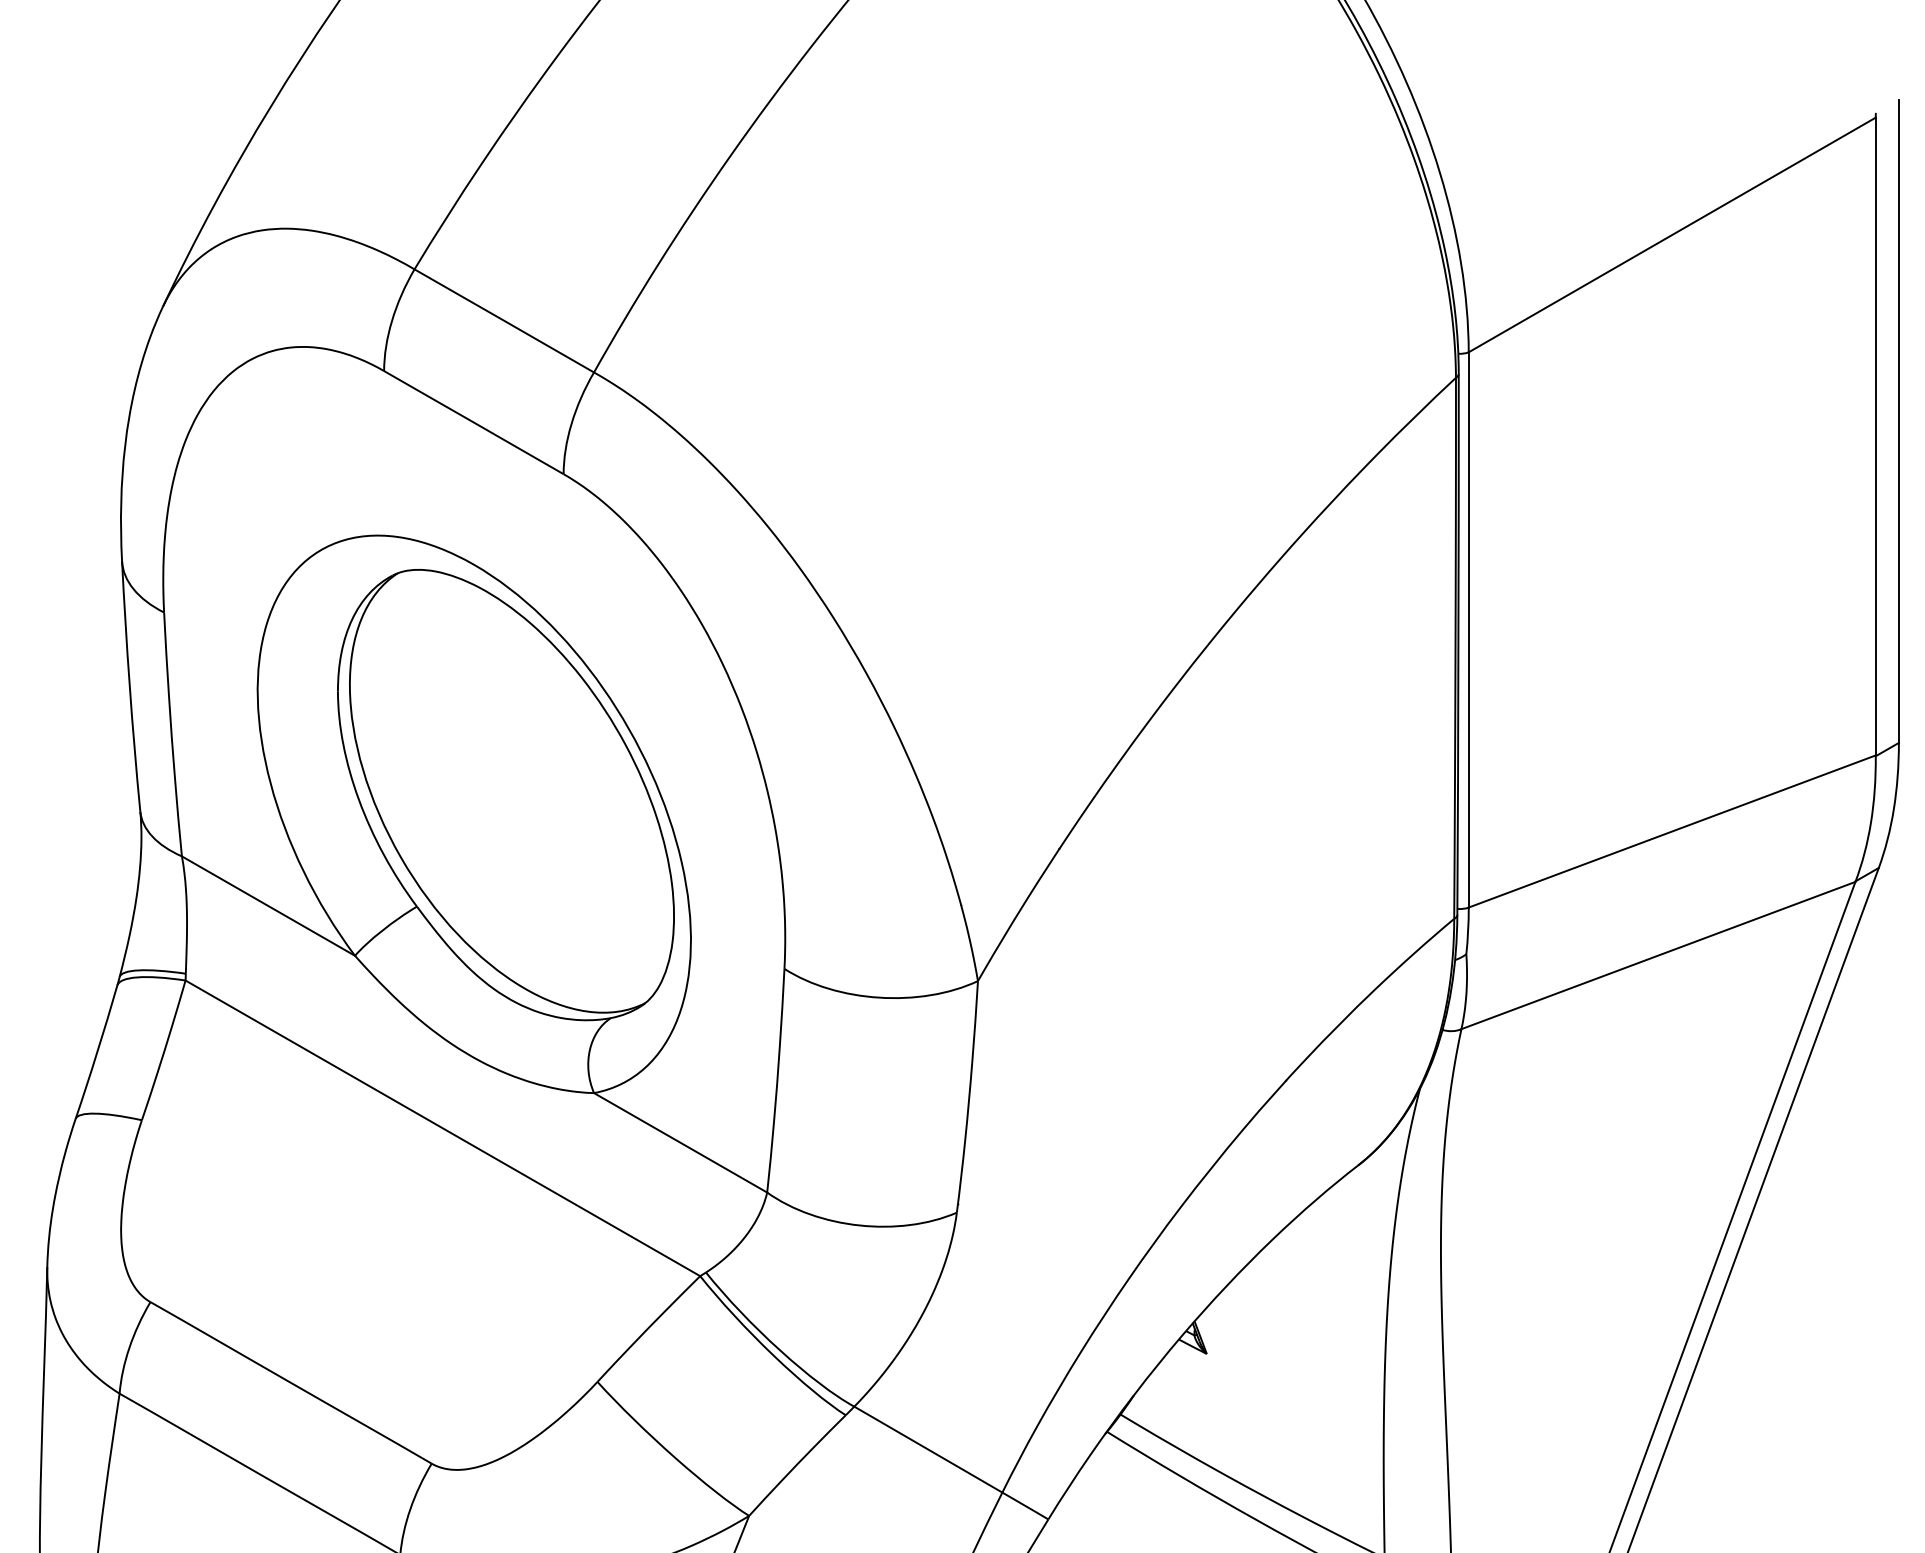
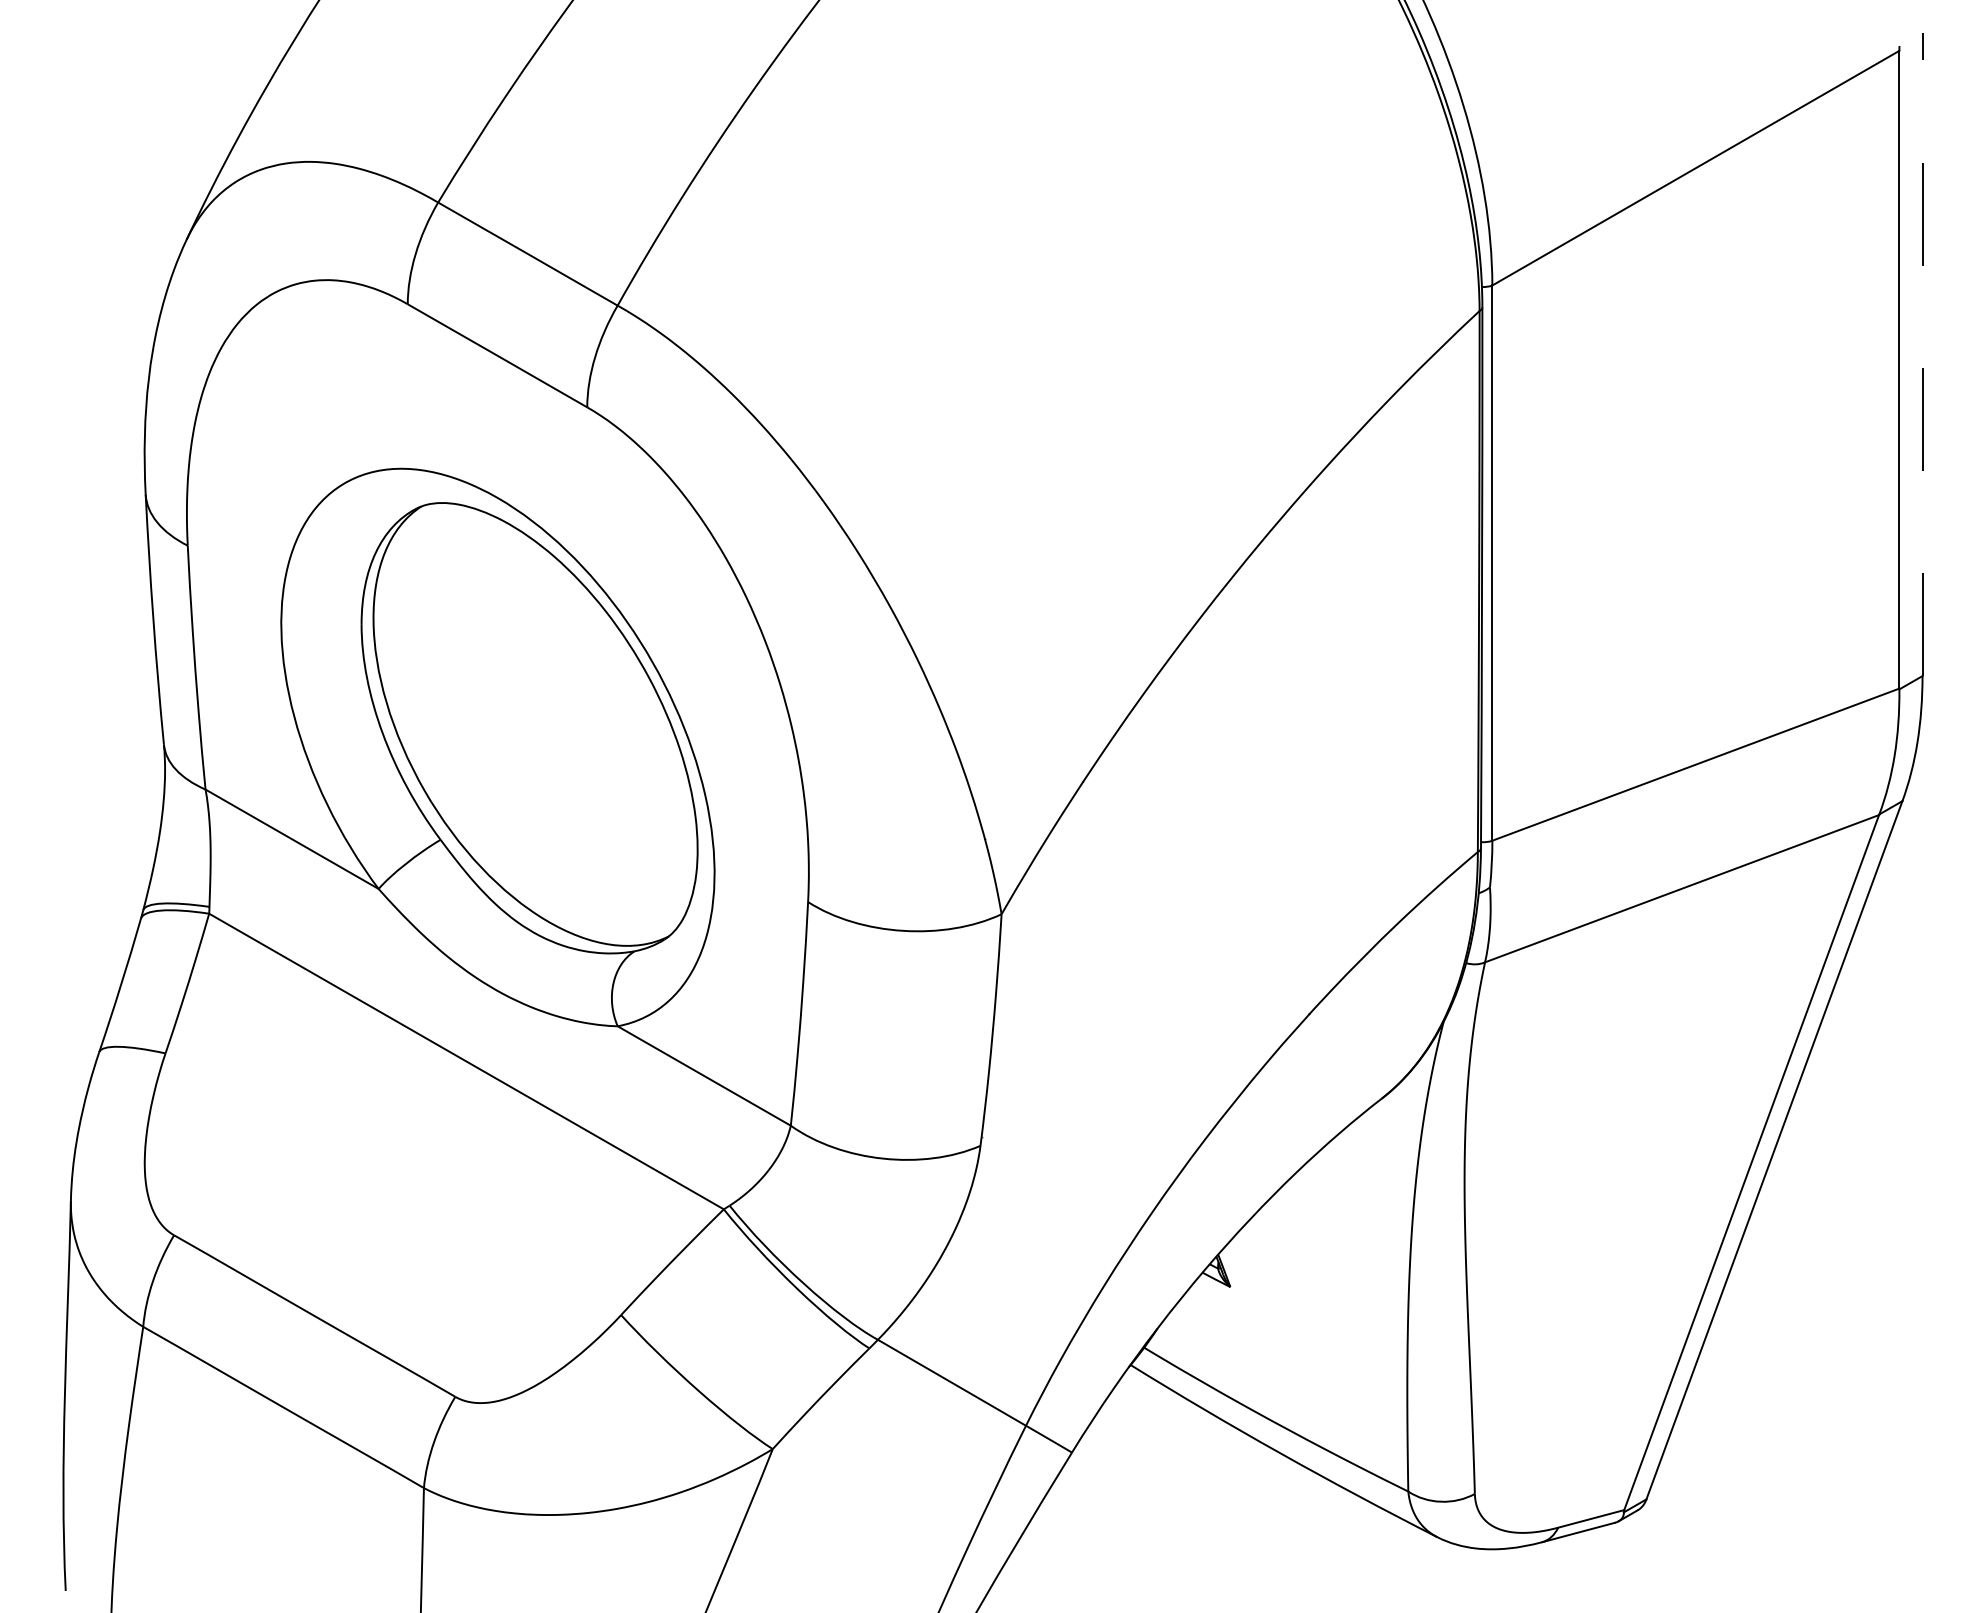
line: (1898, 421) -> (1922, 354), solid -> dashed

